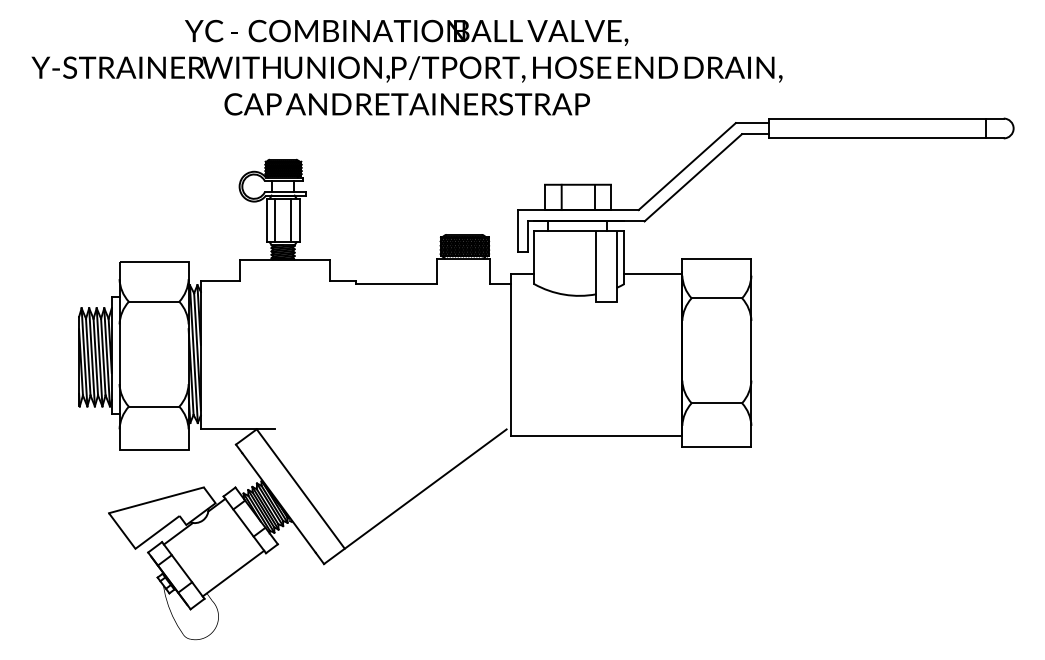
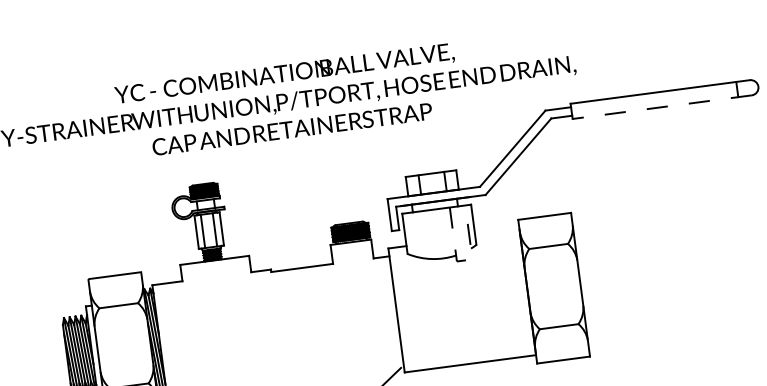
line: (886, 138) -> (662, 107), solid -> dashed
line: (652, 273) -> (496, 233), removed
line: (607, 302) -> (465, 260), solid -> dashed

